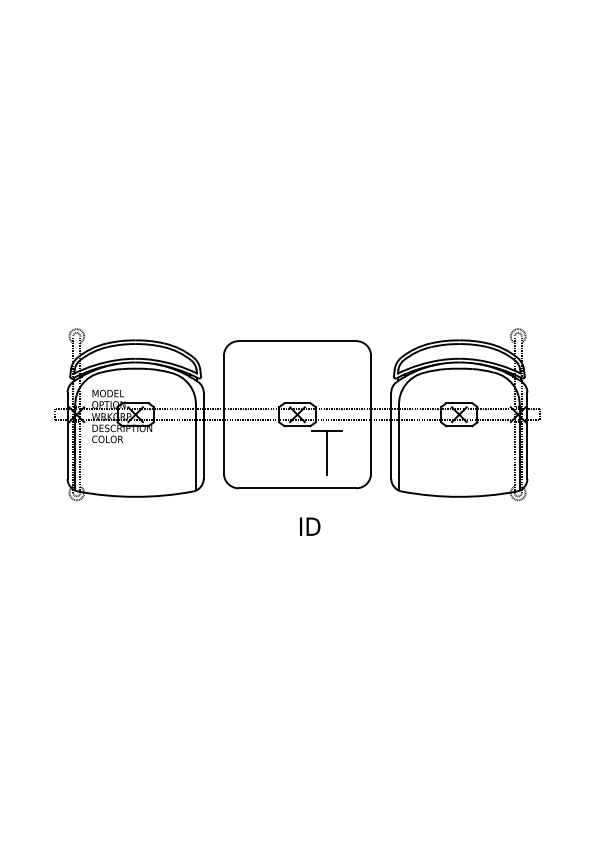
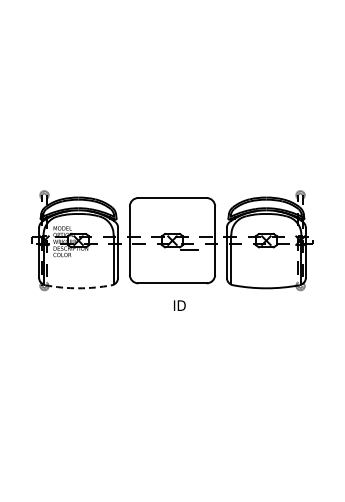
line: (326, 452) -> (189, 262), removed
arc: (135, 497) -> (78, 288), solid -> dashed

